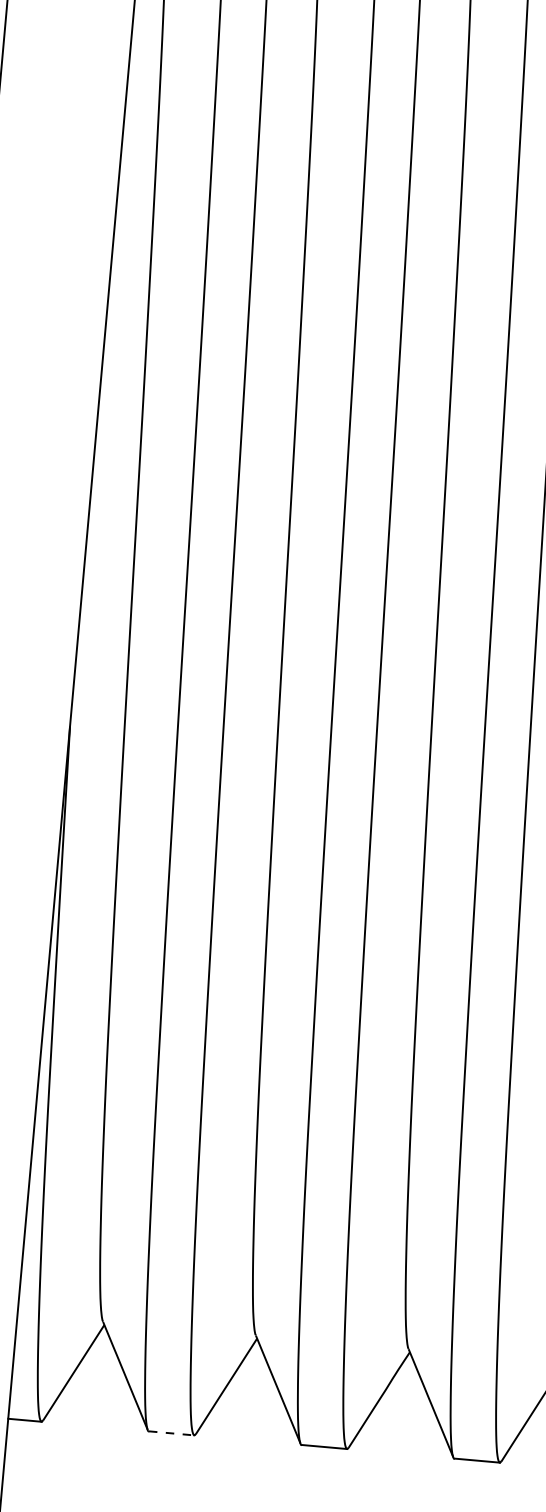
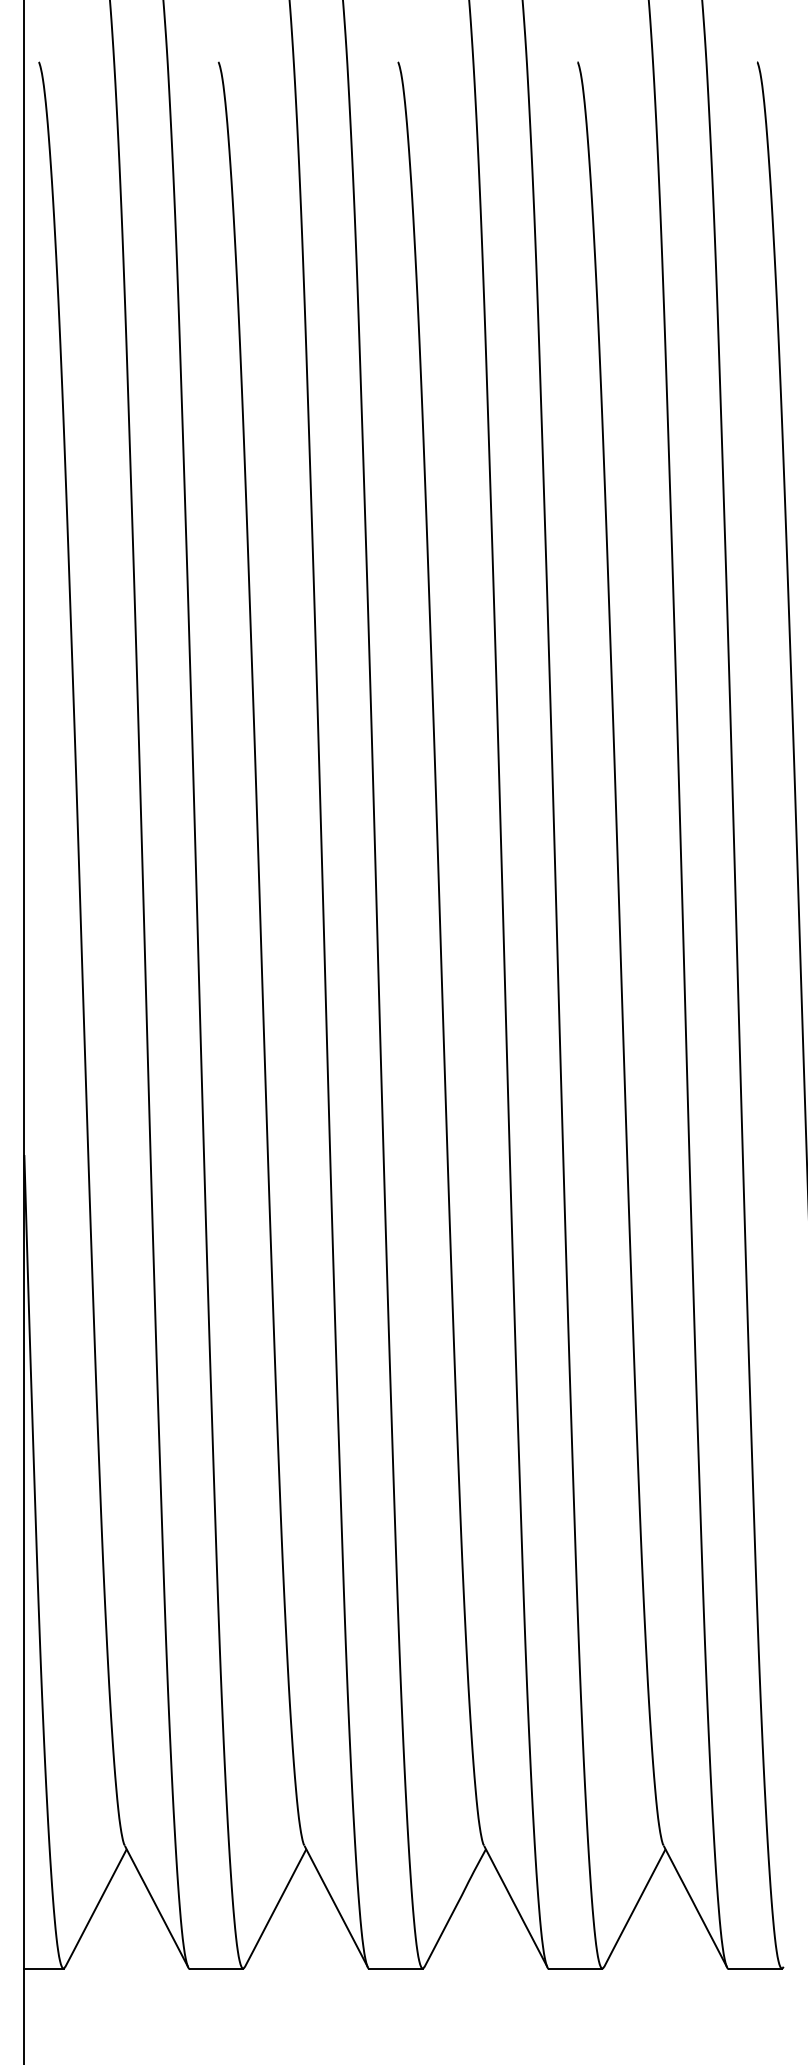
line: (171, 1433) -> (216, 1968), dashed -> solid

